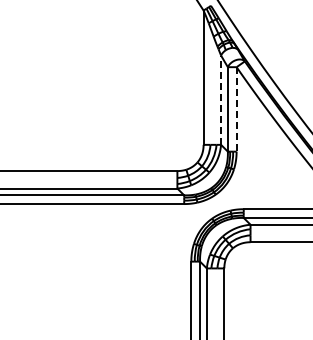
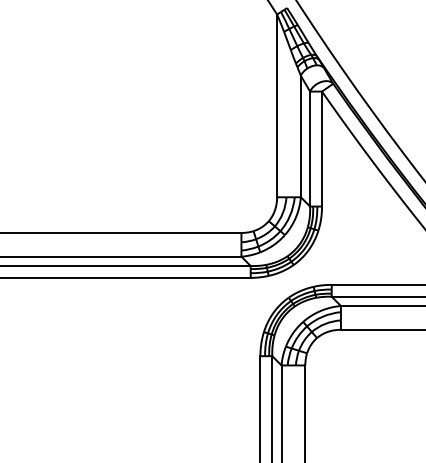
line: (221, 100) -> (301, 136), dashed -> solid
line: (236, 109) -> (321, 149), dashed -> solid

